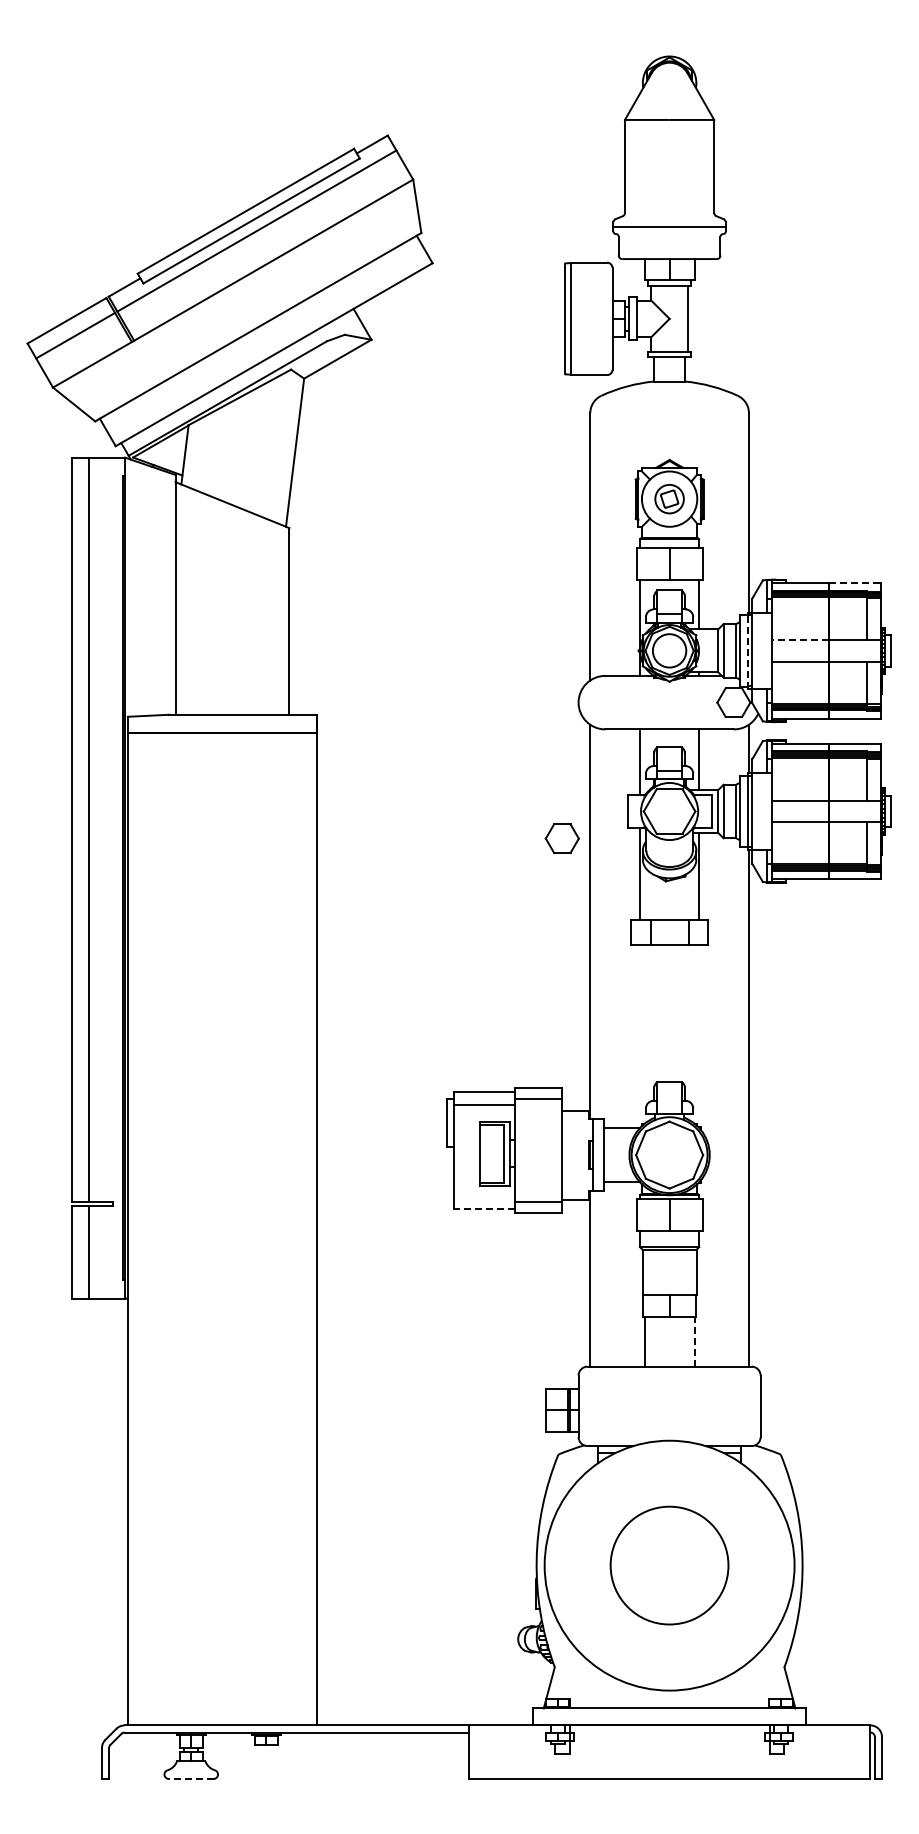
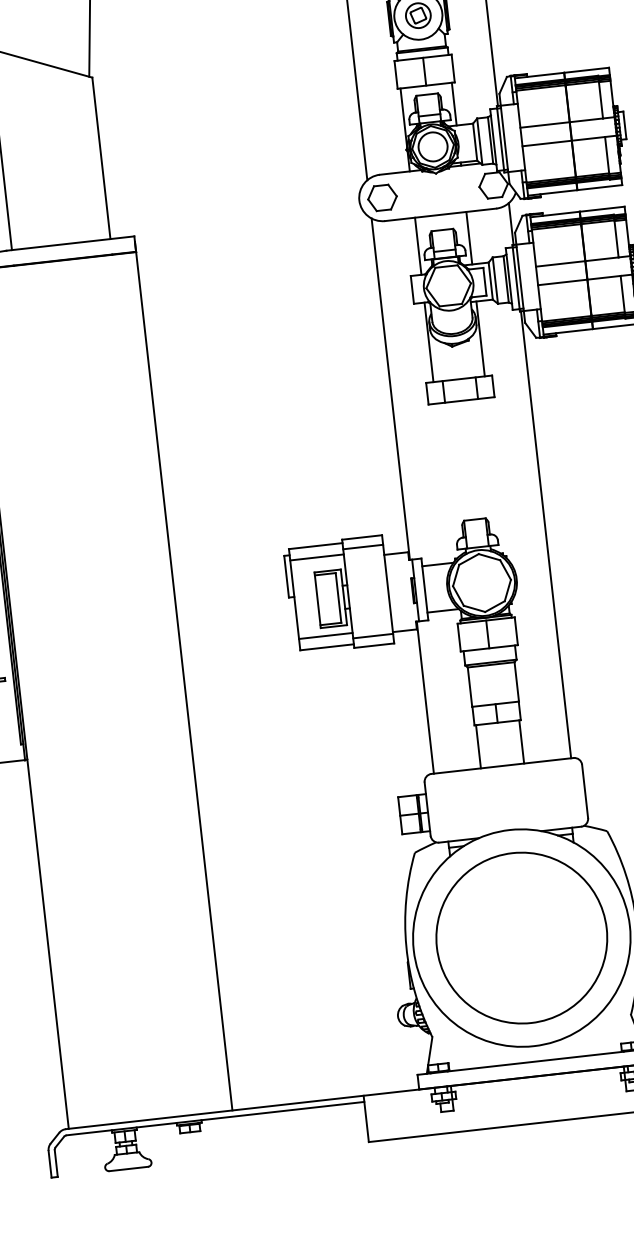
line: (854, 583) -> (586, 70), dashed -> solid
line: (799, 640) -> (544, 125), dashed -> solid
line: (747, 650) -> (500, 139), dashed -> solid
part: (561, 838) -> (381, 197), moved
line: (484, 1195) -> (325, 635), added
line: (484, 1208) -> (327, 647), dashed -> solid
line: (694, 1341) -> (521, 741), dashed -> solid
circle: (669, 1565) -> (521, 937), size x1.67
line: (190, 1778) -> (128, 1168), dashed -> solid

